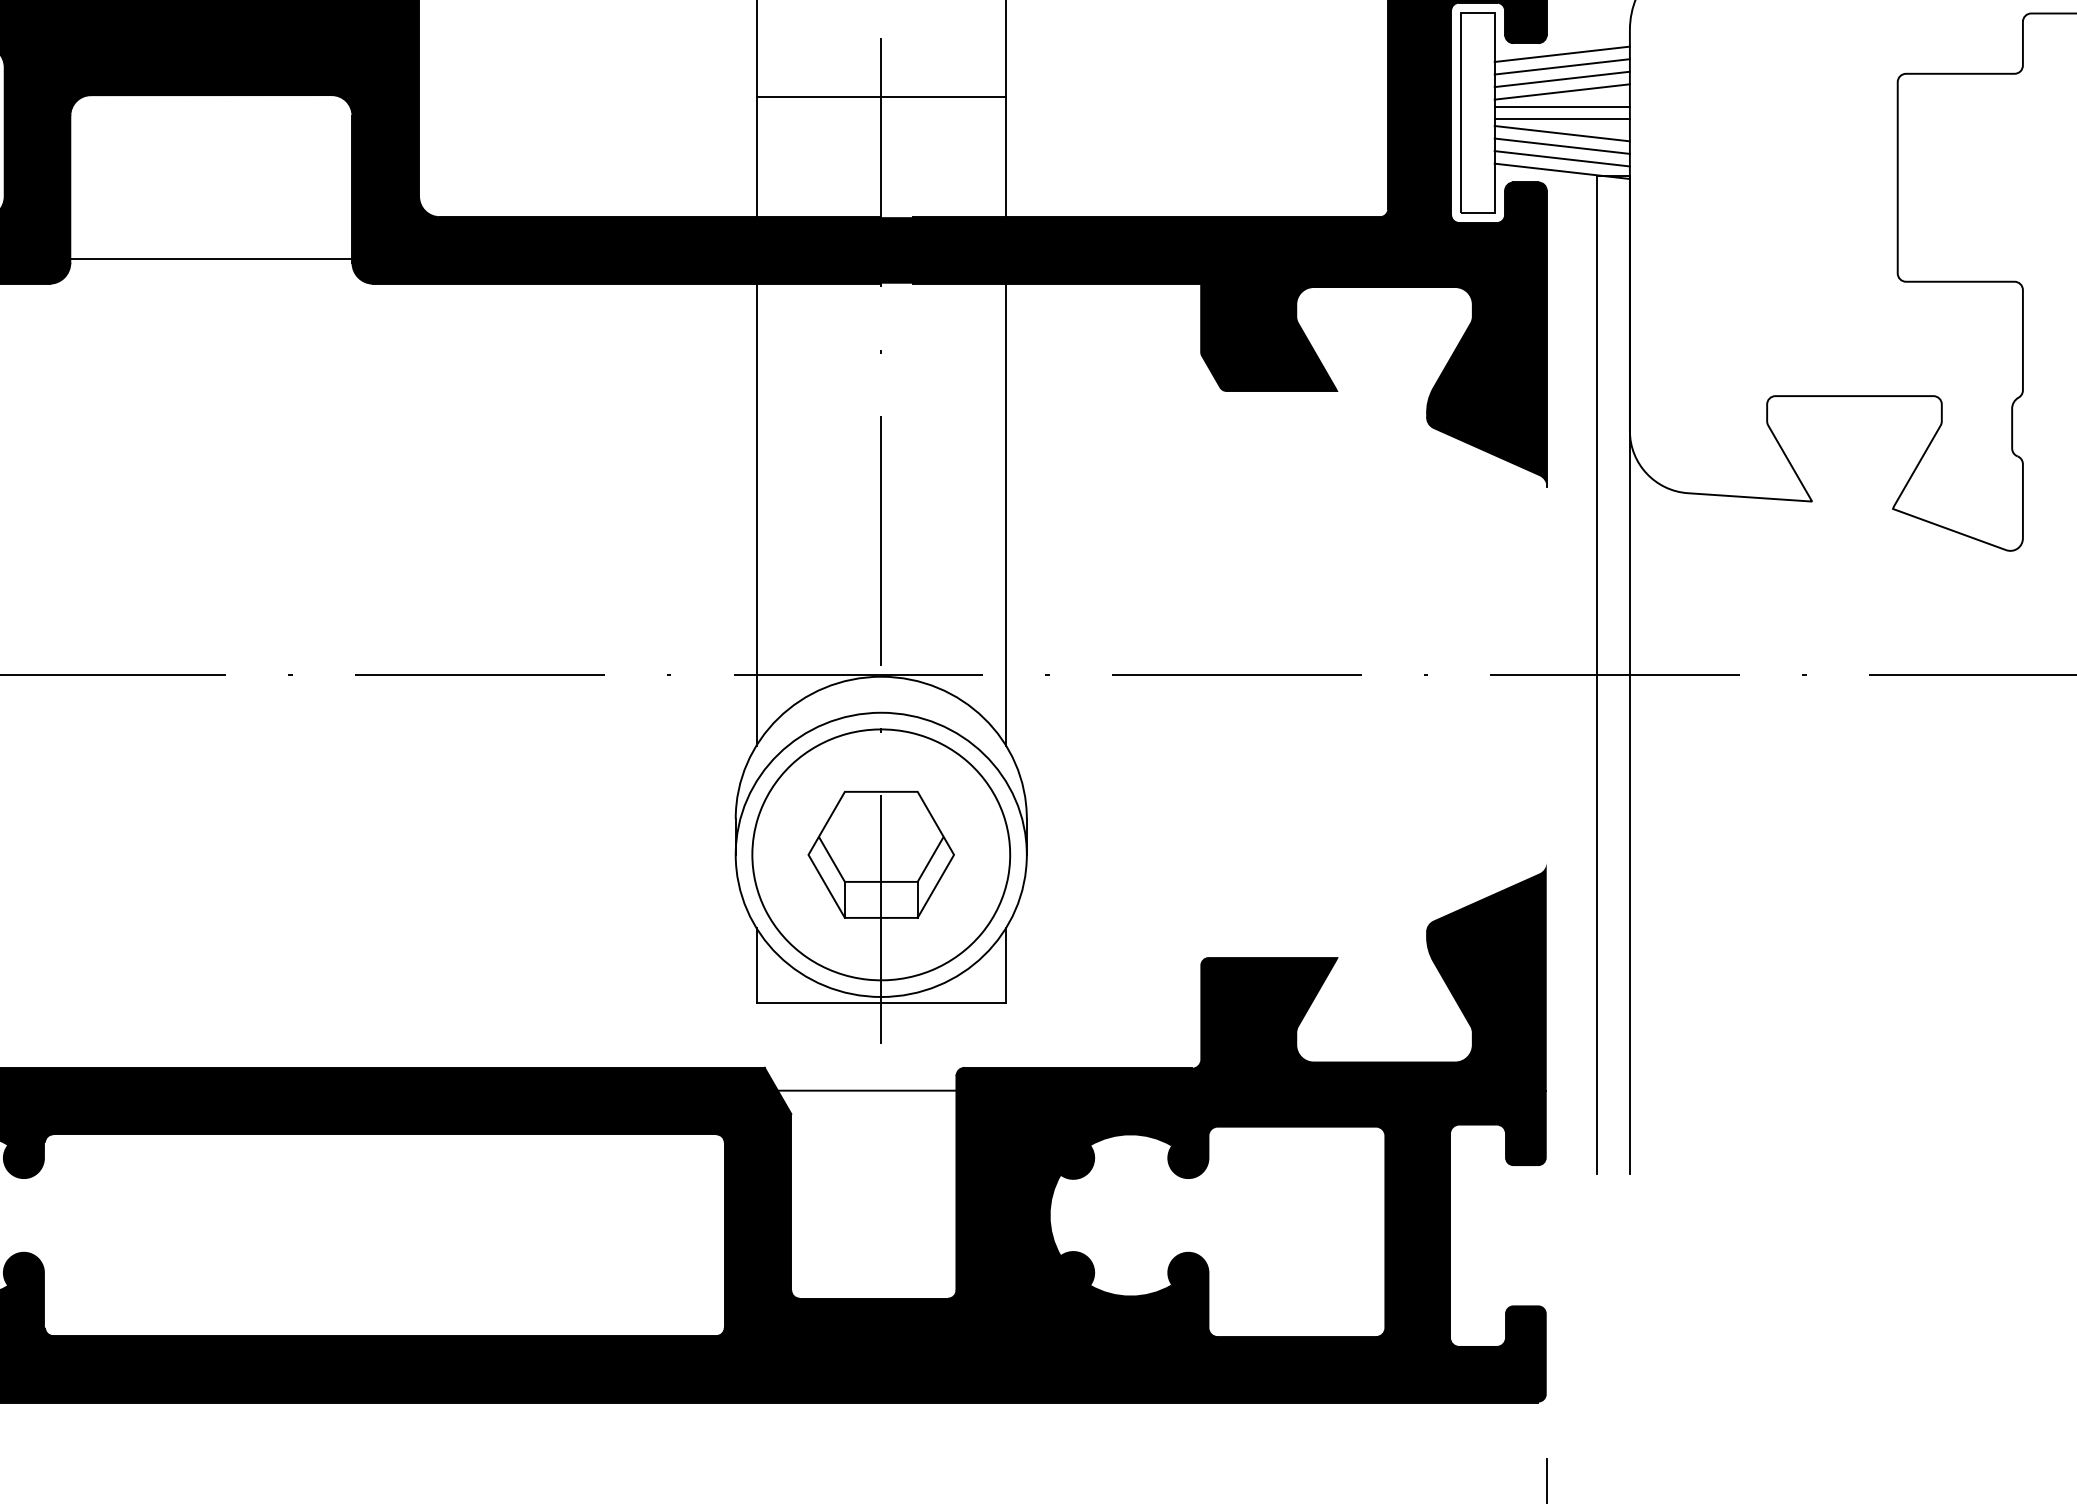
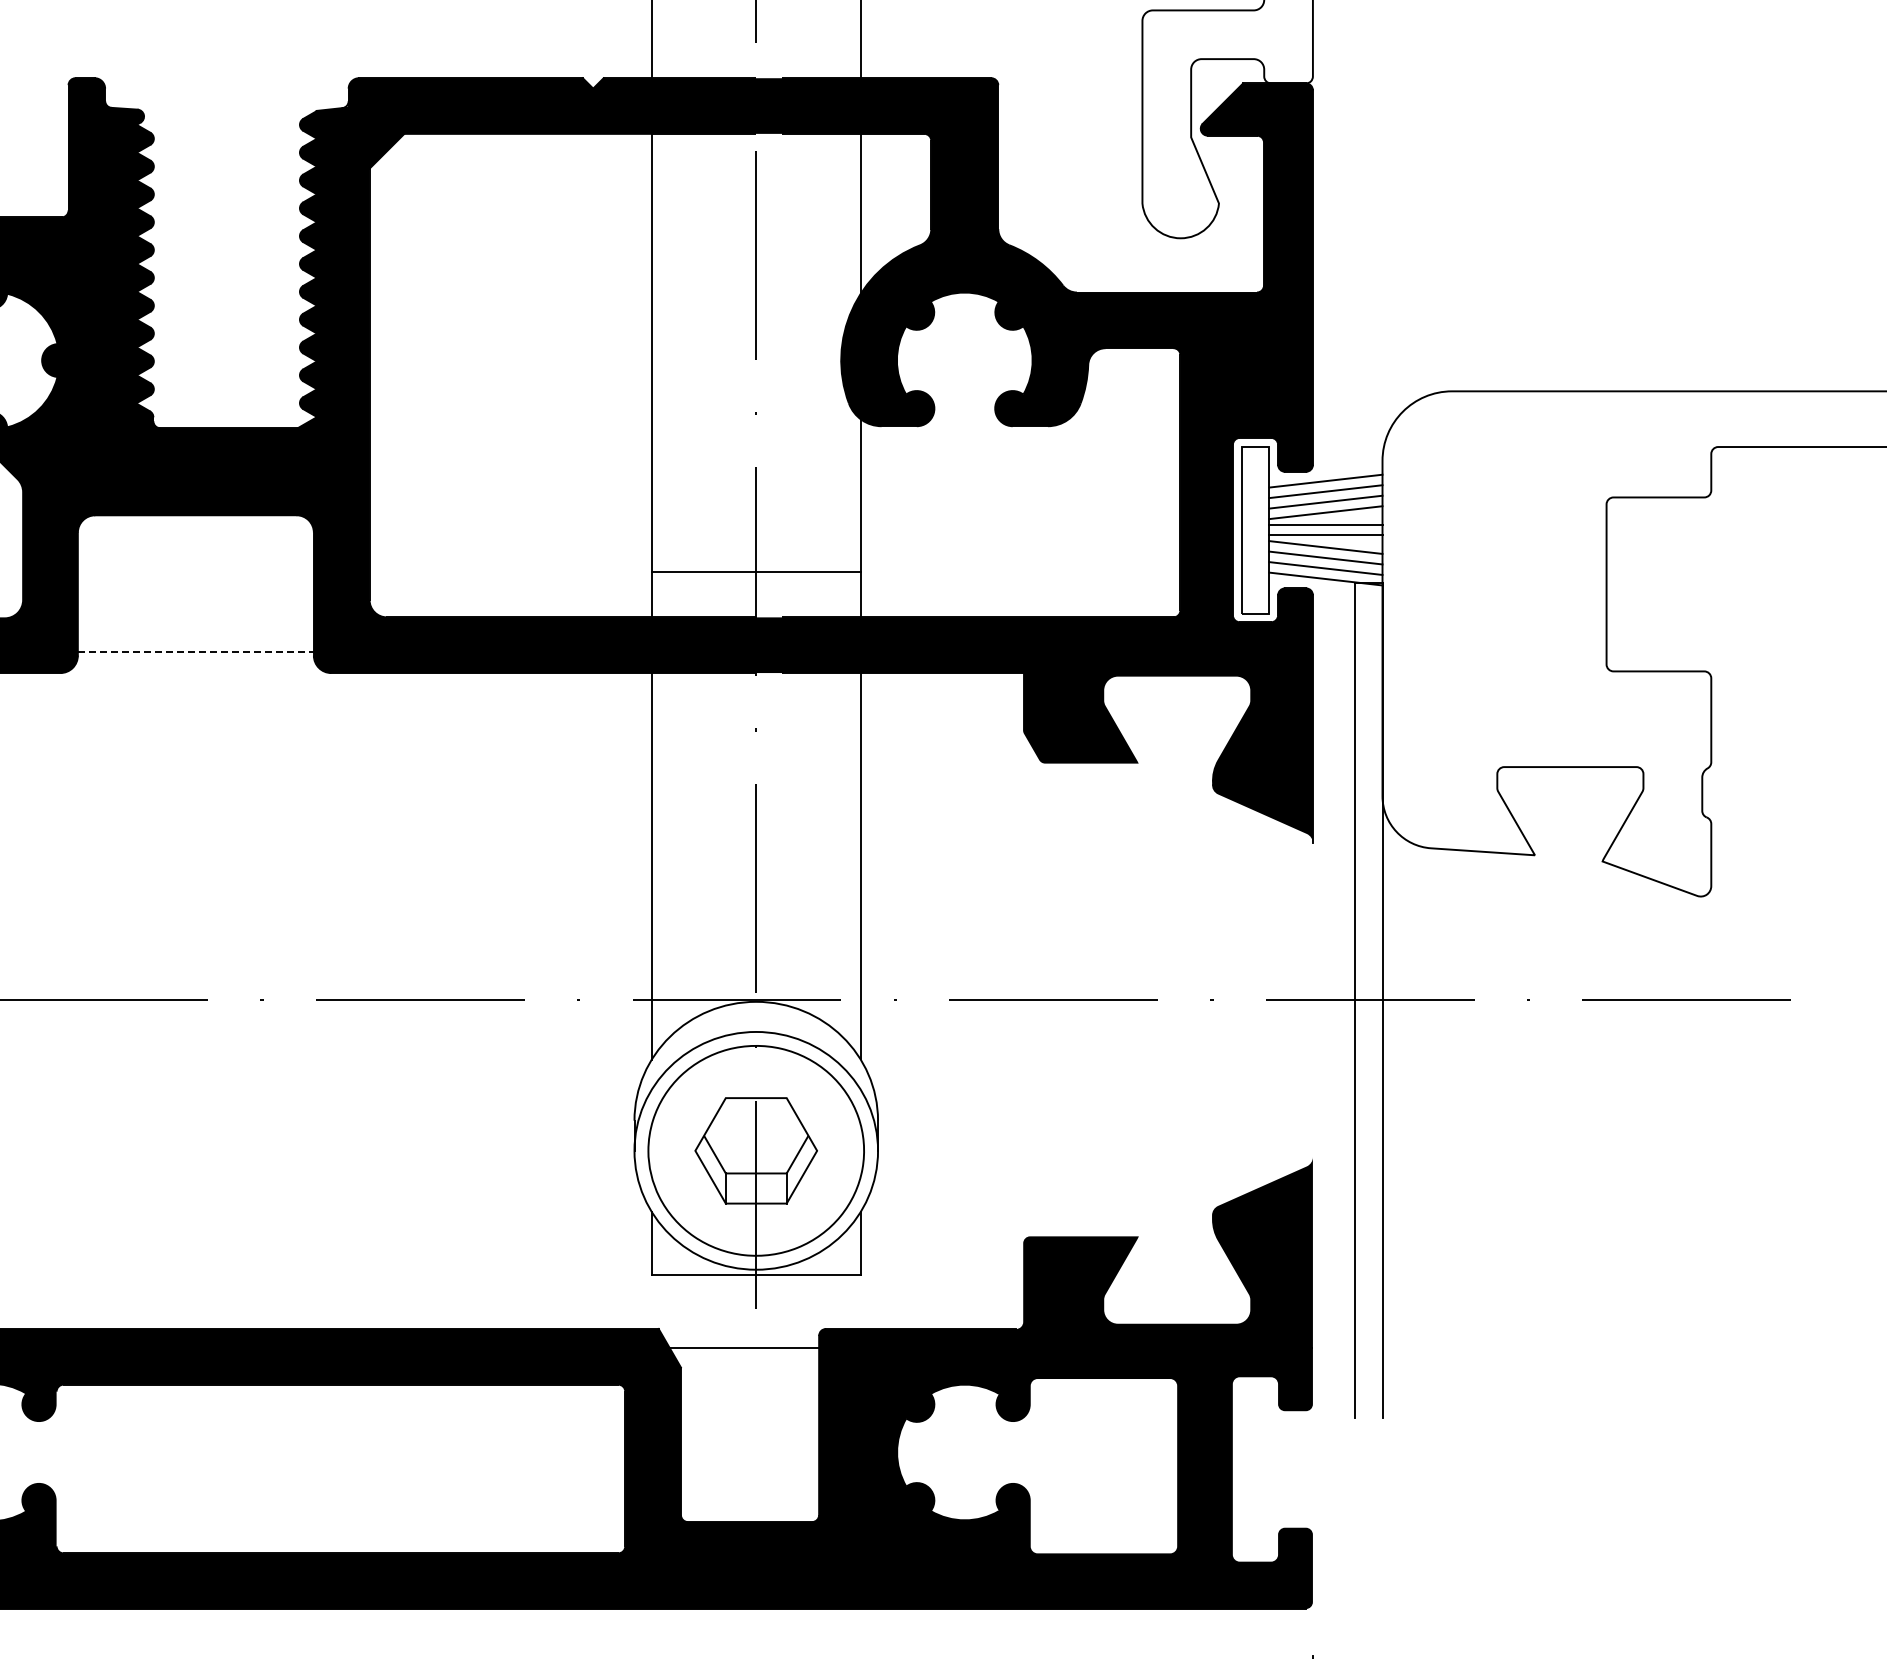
line: (880, 96) -> (755, 572), moved
line: (212, 259) -> (196, 652), solid -> dashed

